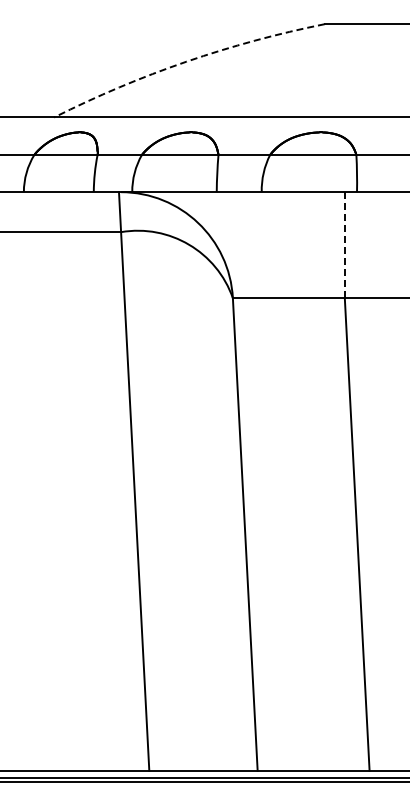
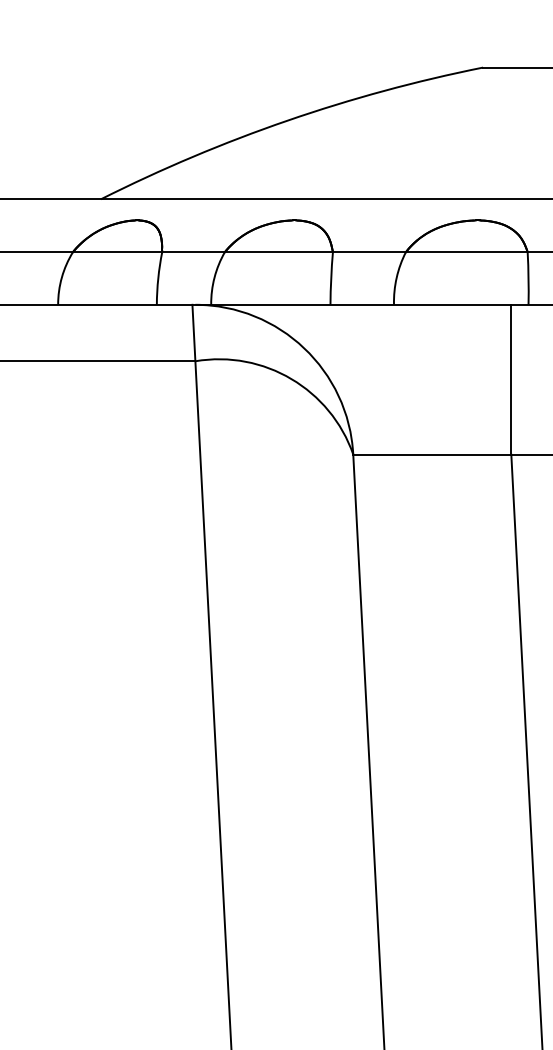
arc: (186, 61) -> (287, 120), dashed -> solid
line: (344, 245) -> (510, 380), dashed -> solid

